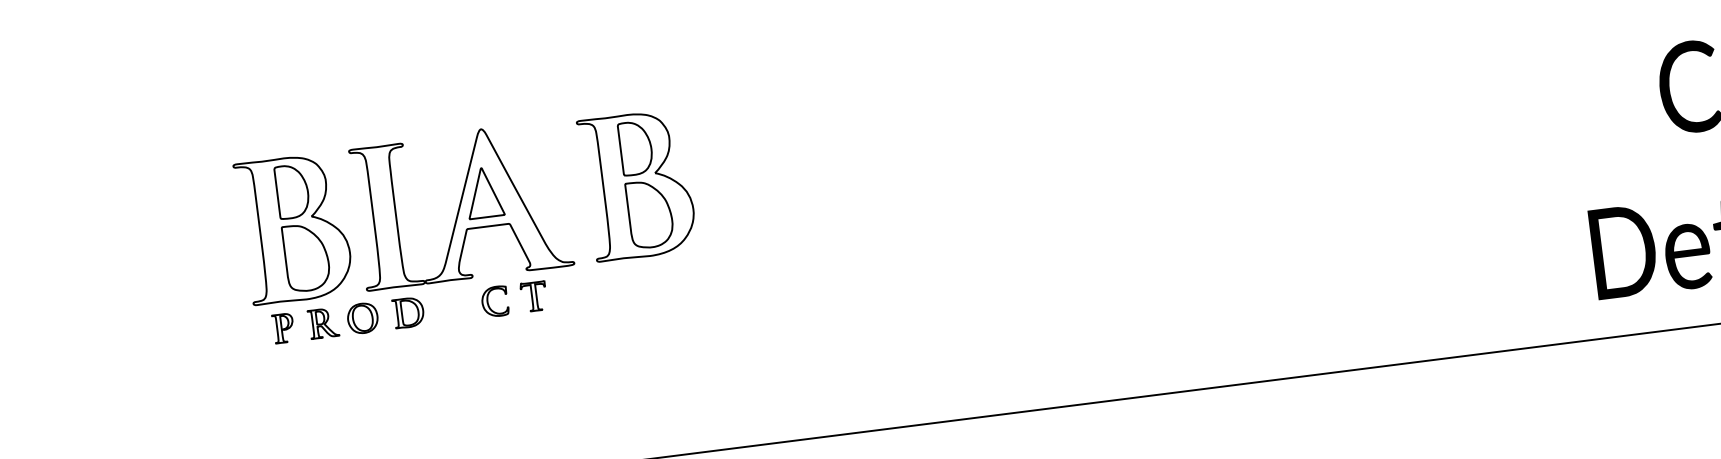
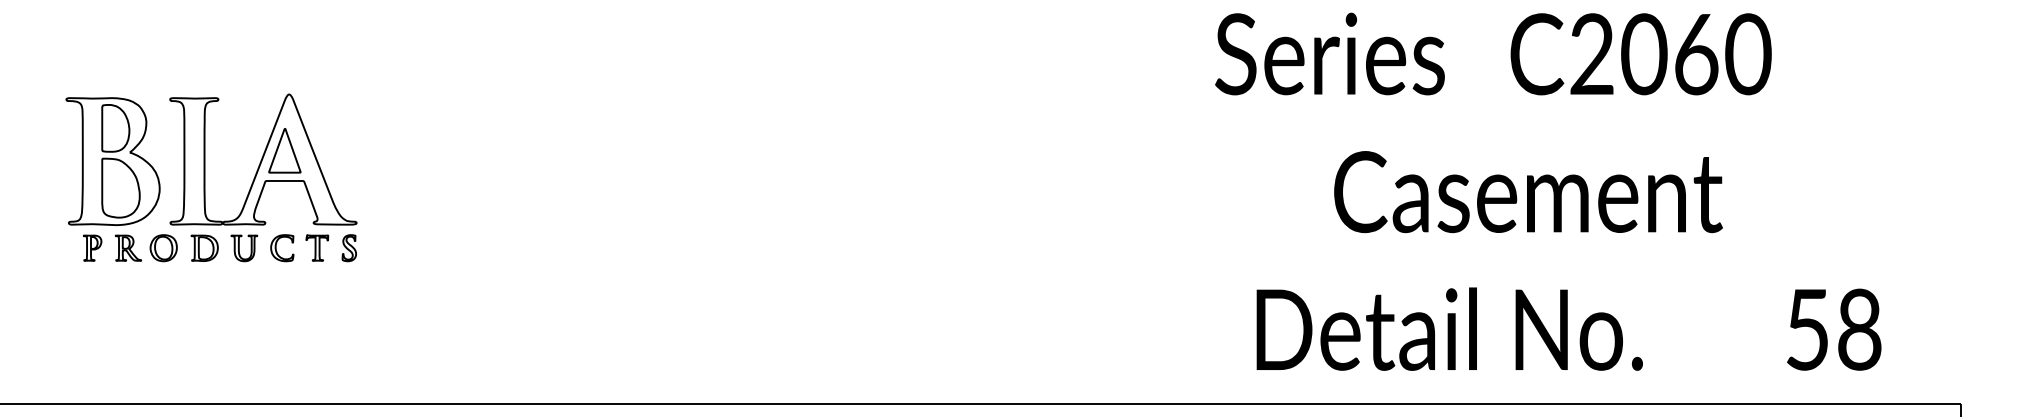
part: (636, 185) -> (420, 161), removed
part: (568, 292) -> (348, 248), added
part: (452, 307) -> (244, 248), added

